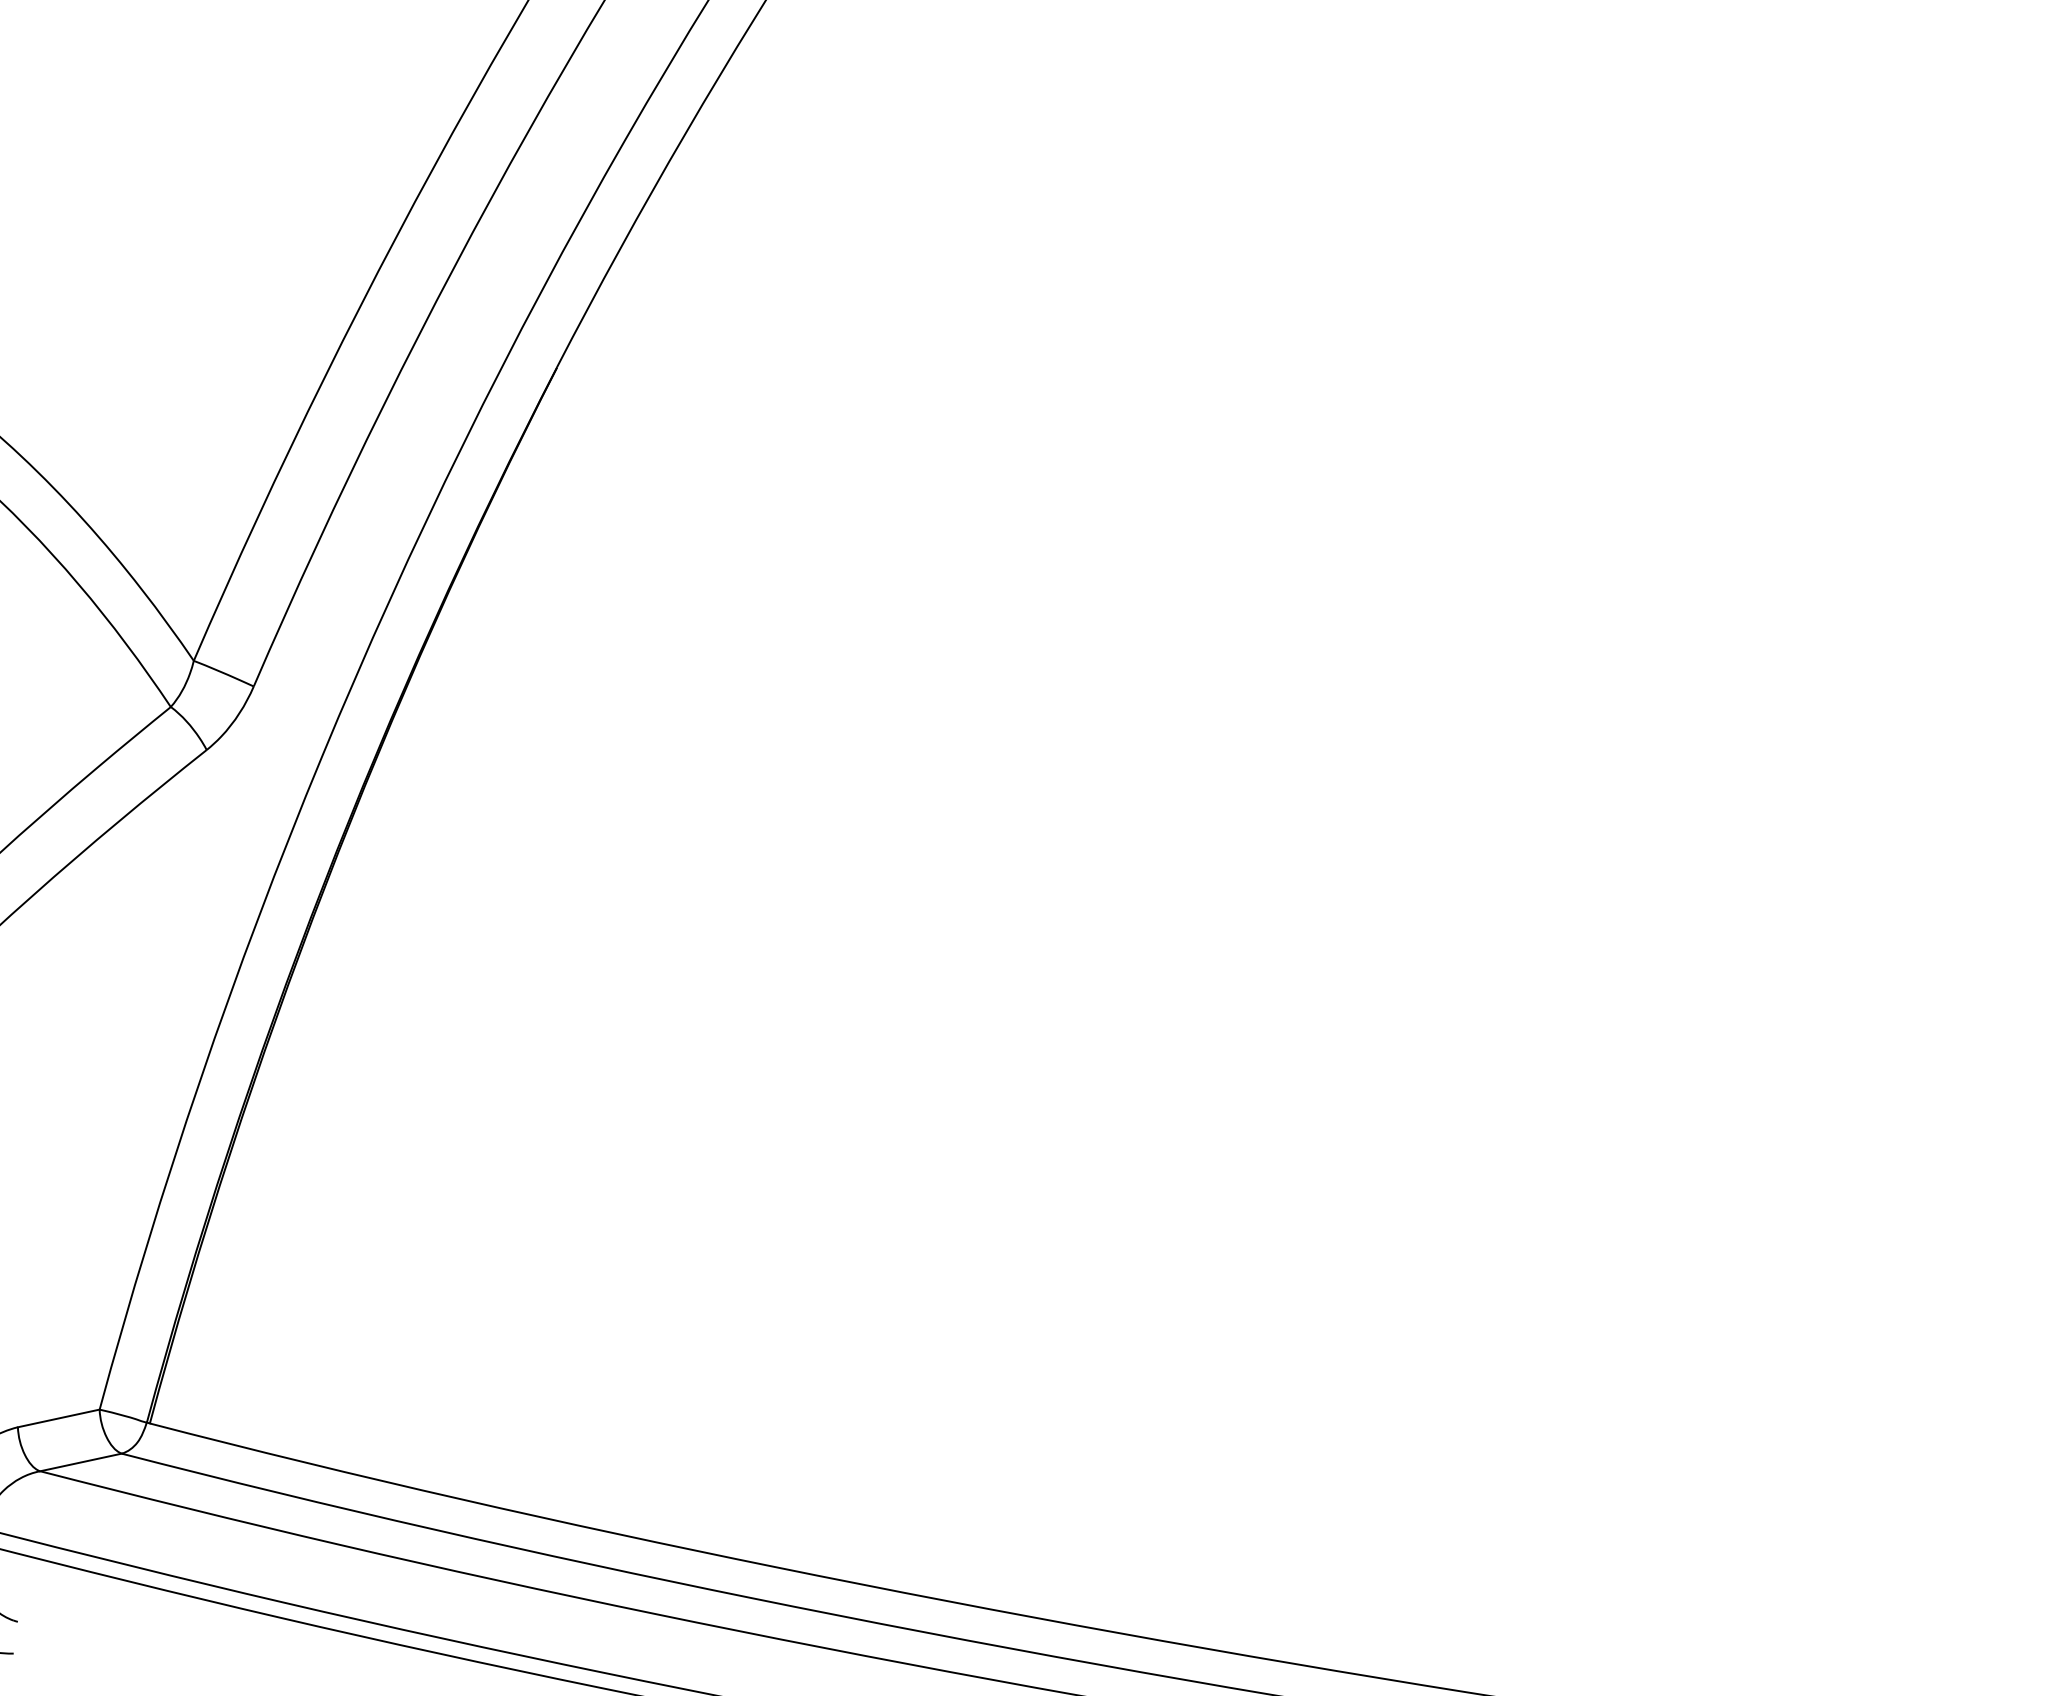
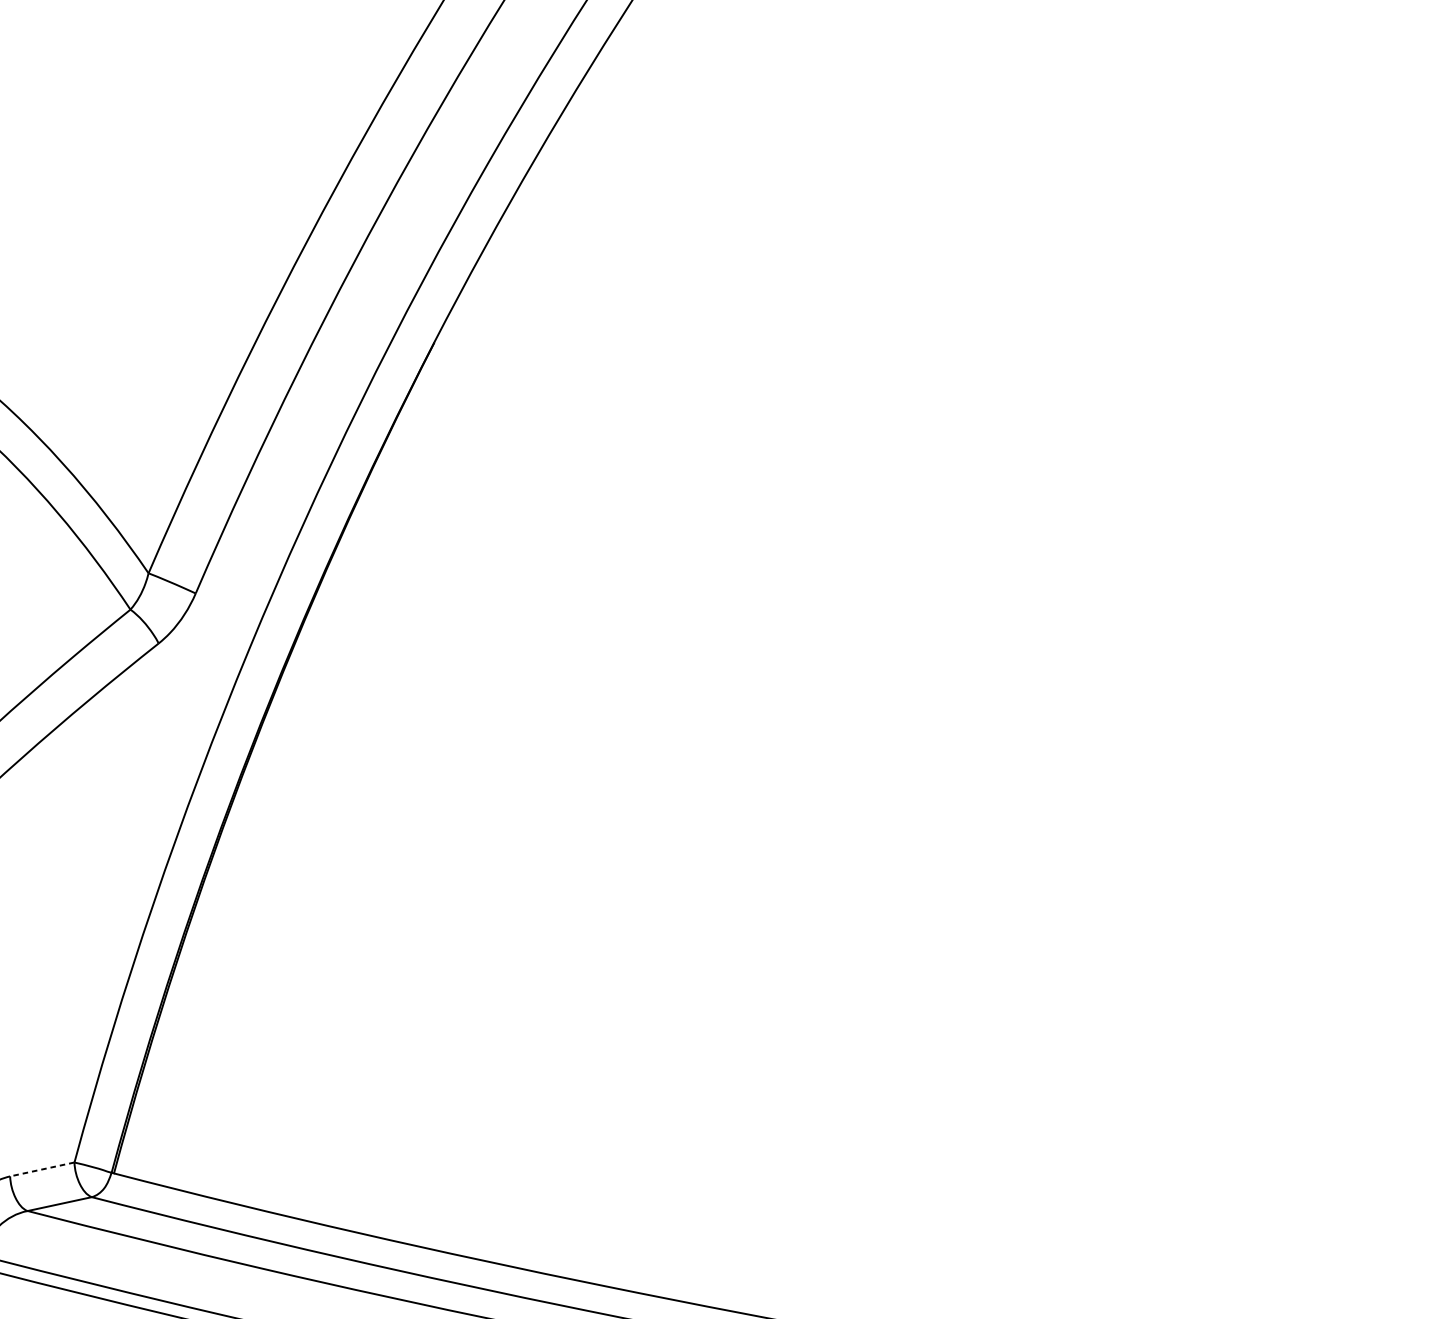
line: (58, 1418) -> (42, 1169), solid -> dashed

